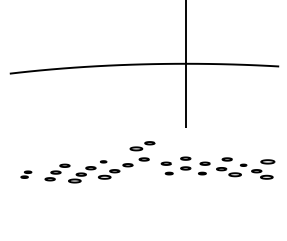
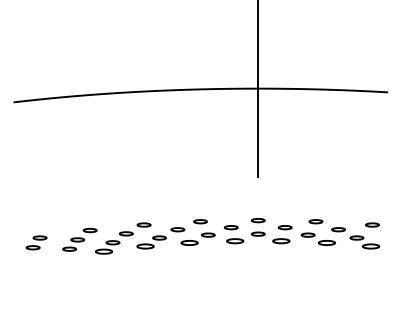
part: (142, 145) -> (197, 238), moved
part: (103, 161) -> (143, 224), size x1.67
part: (267, 161) -> (372, 224), size x0.71
part: (243, 165) -> (338, 229), size x1.67
part: (169, 173) -> (235, 241), size x1.67
part: (202, 173) -> (281, 241), size x1.67
part: (26, 174) -> (36, 242), size x1.43

